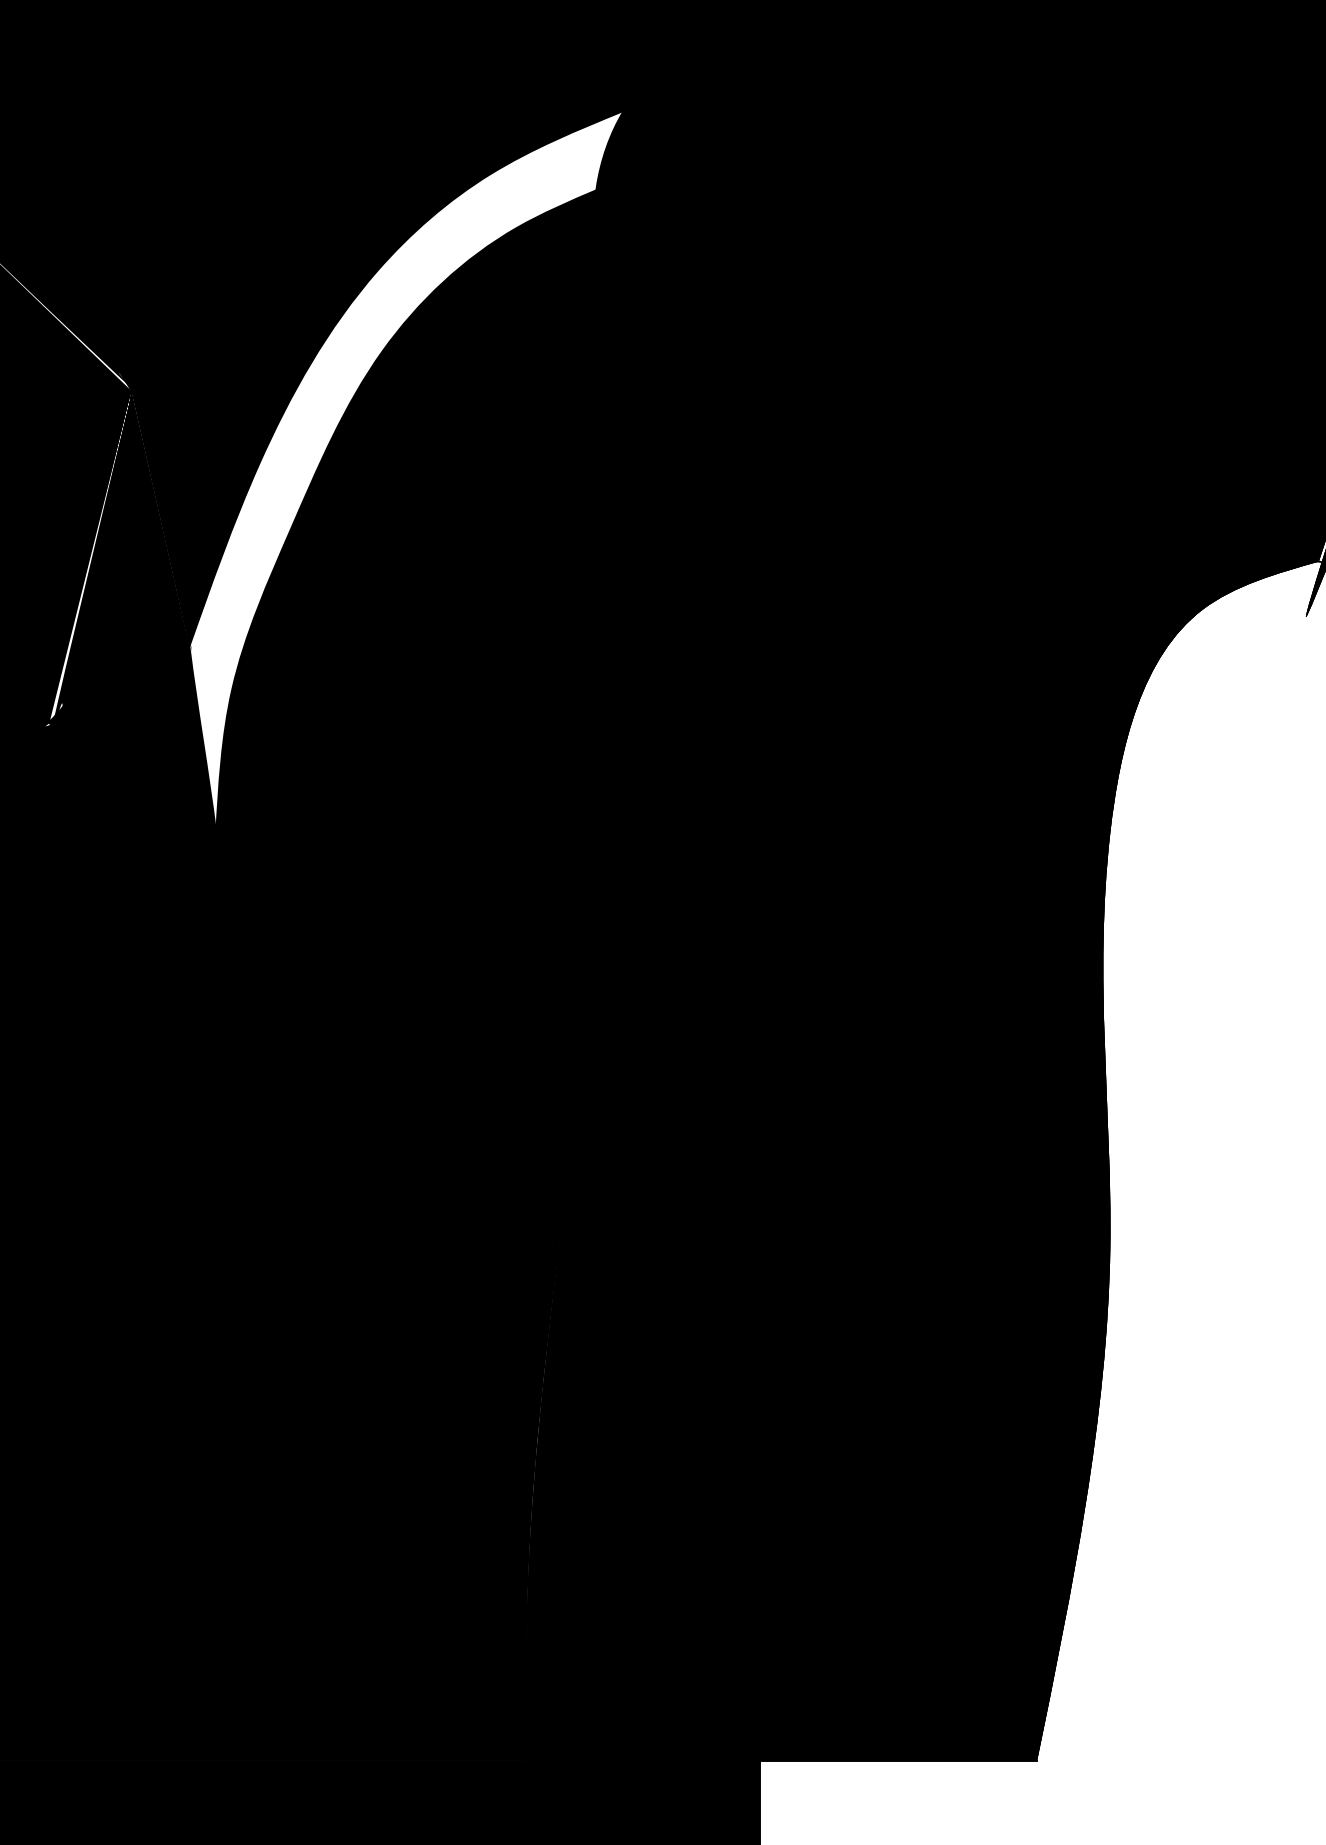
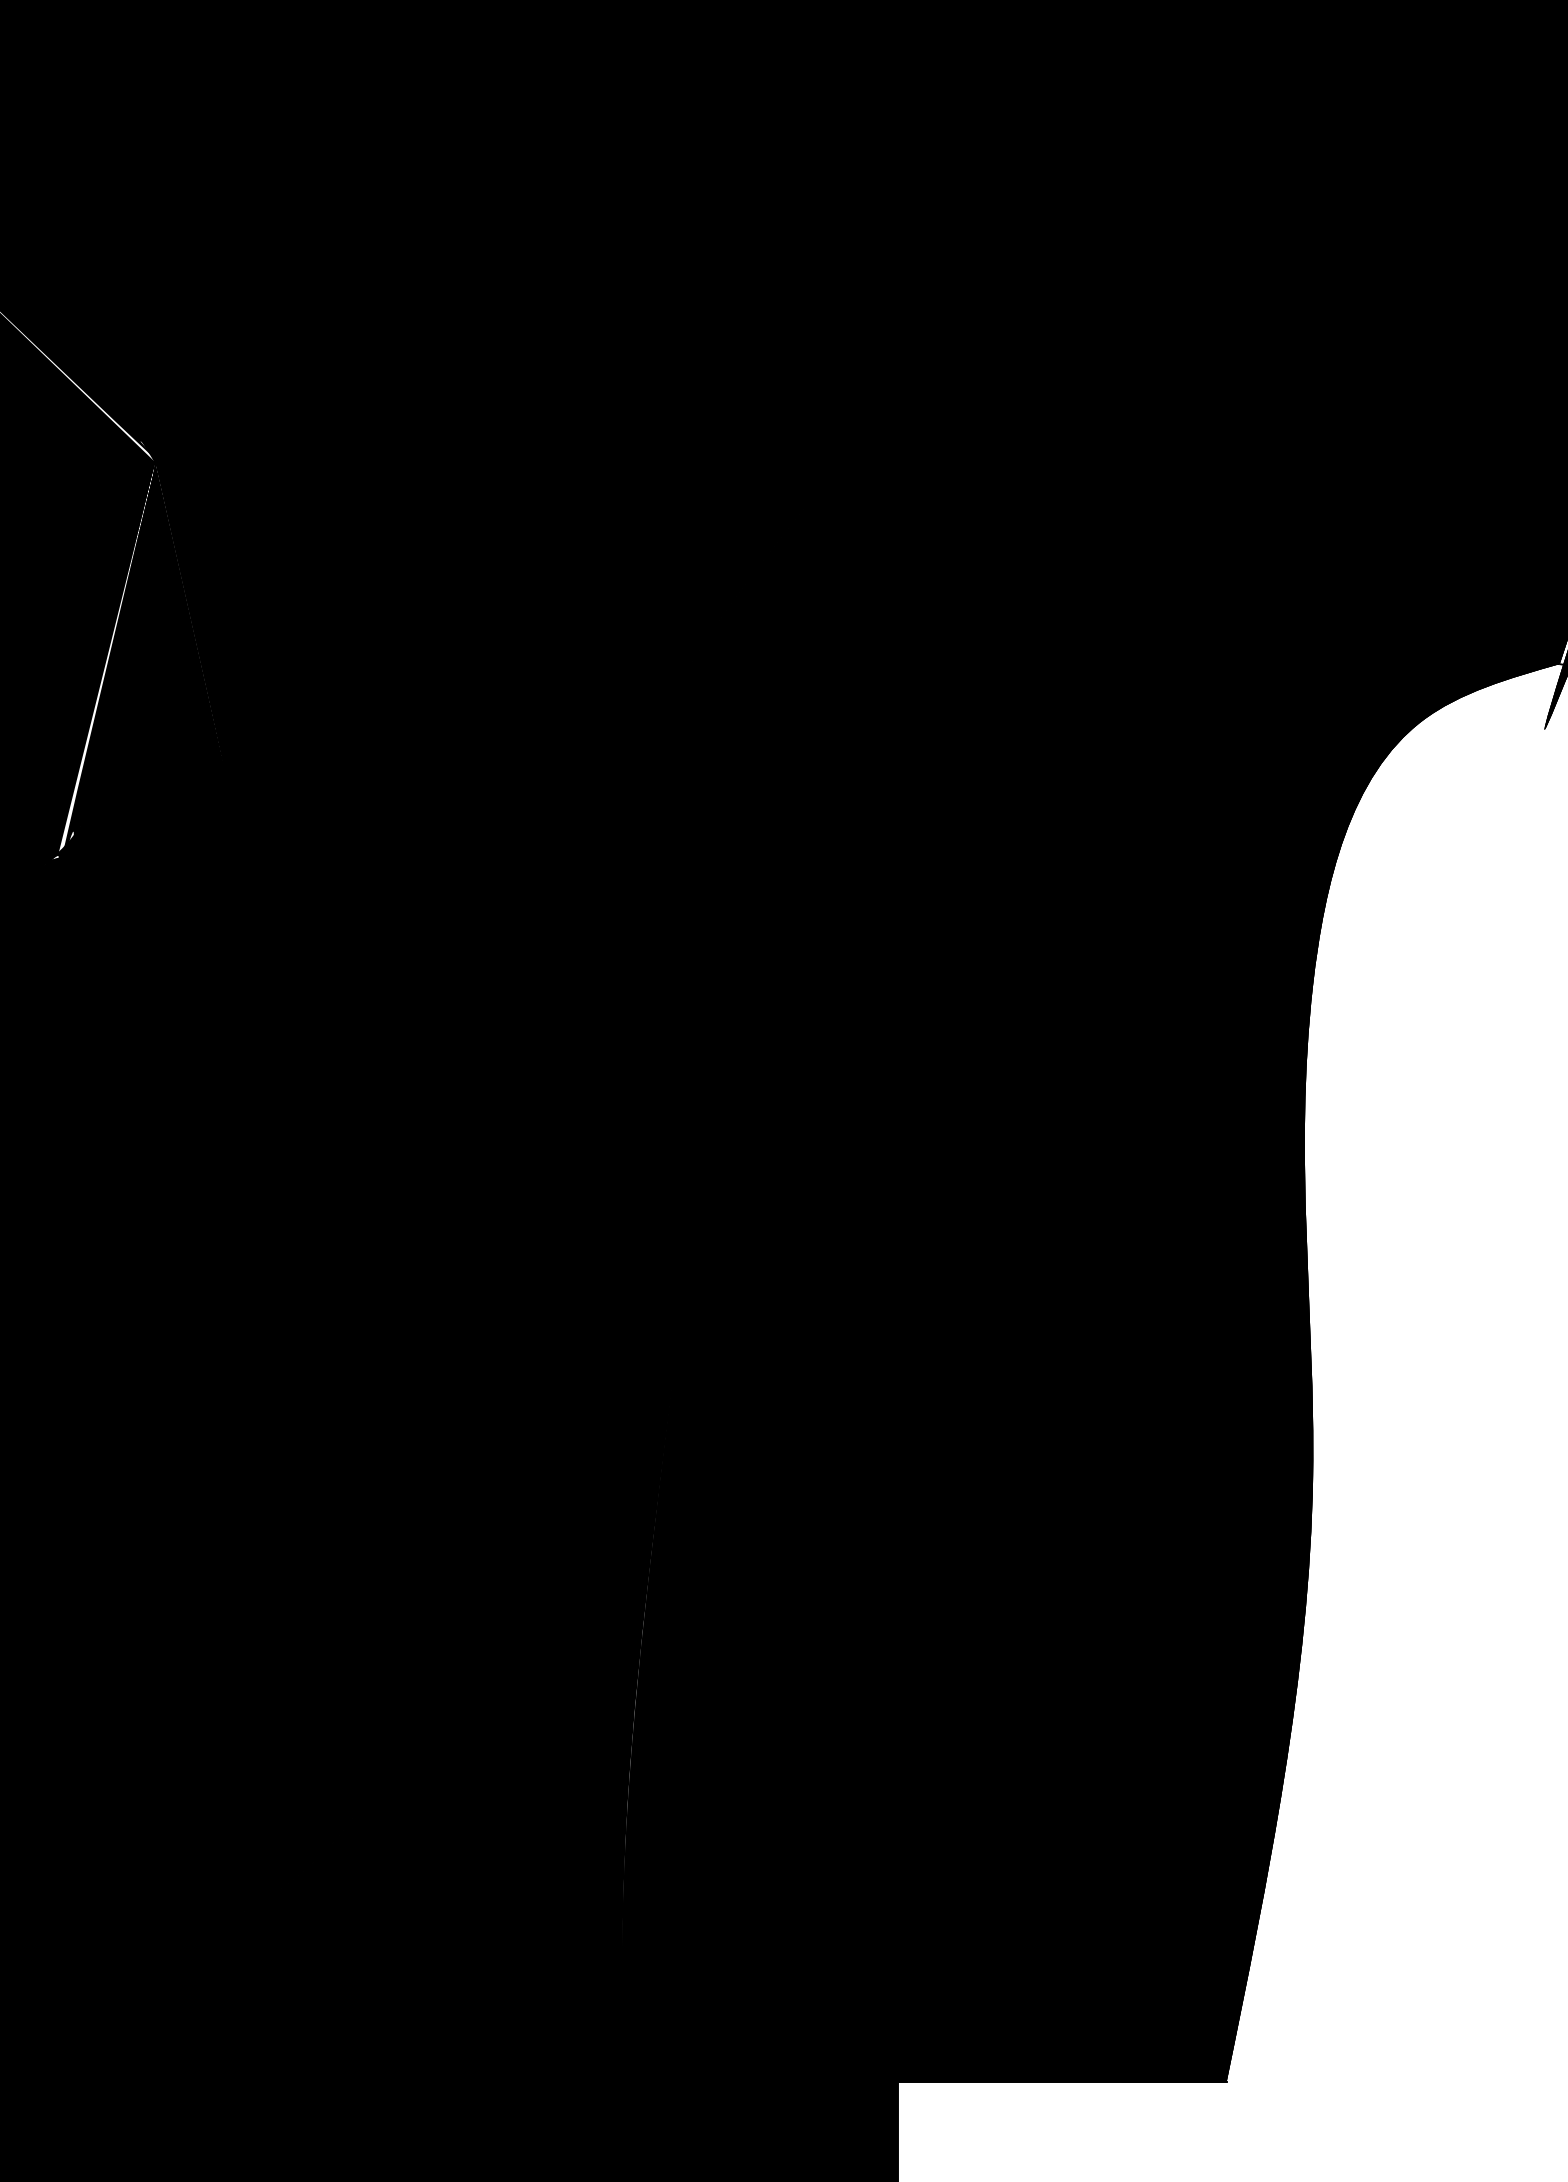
fill: (477, 472) -> (564, 558), added

